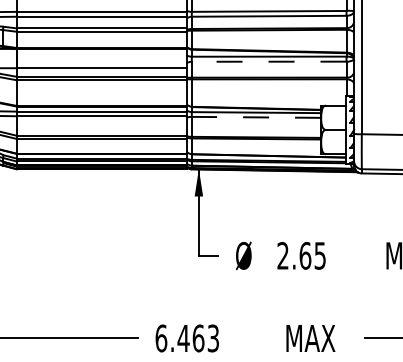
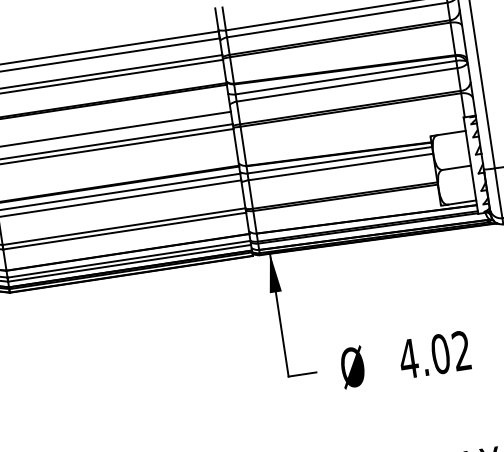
line: (268, 61) -> (346, 84), dashed -> solid
line: (256, 117) -> (340, 167), dashed -> solid
text: (300, 255) -> (433, 354), 2.65 -> 4.02

